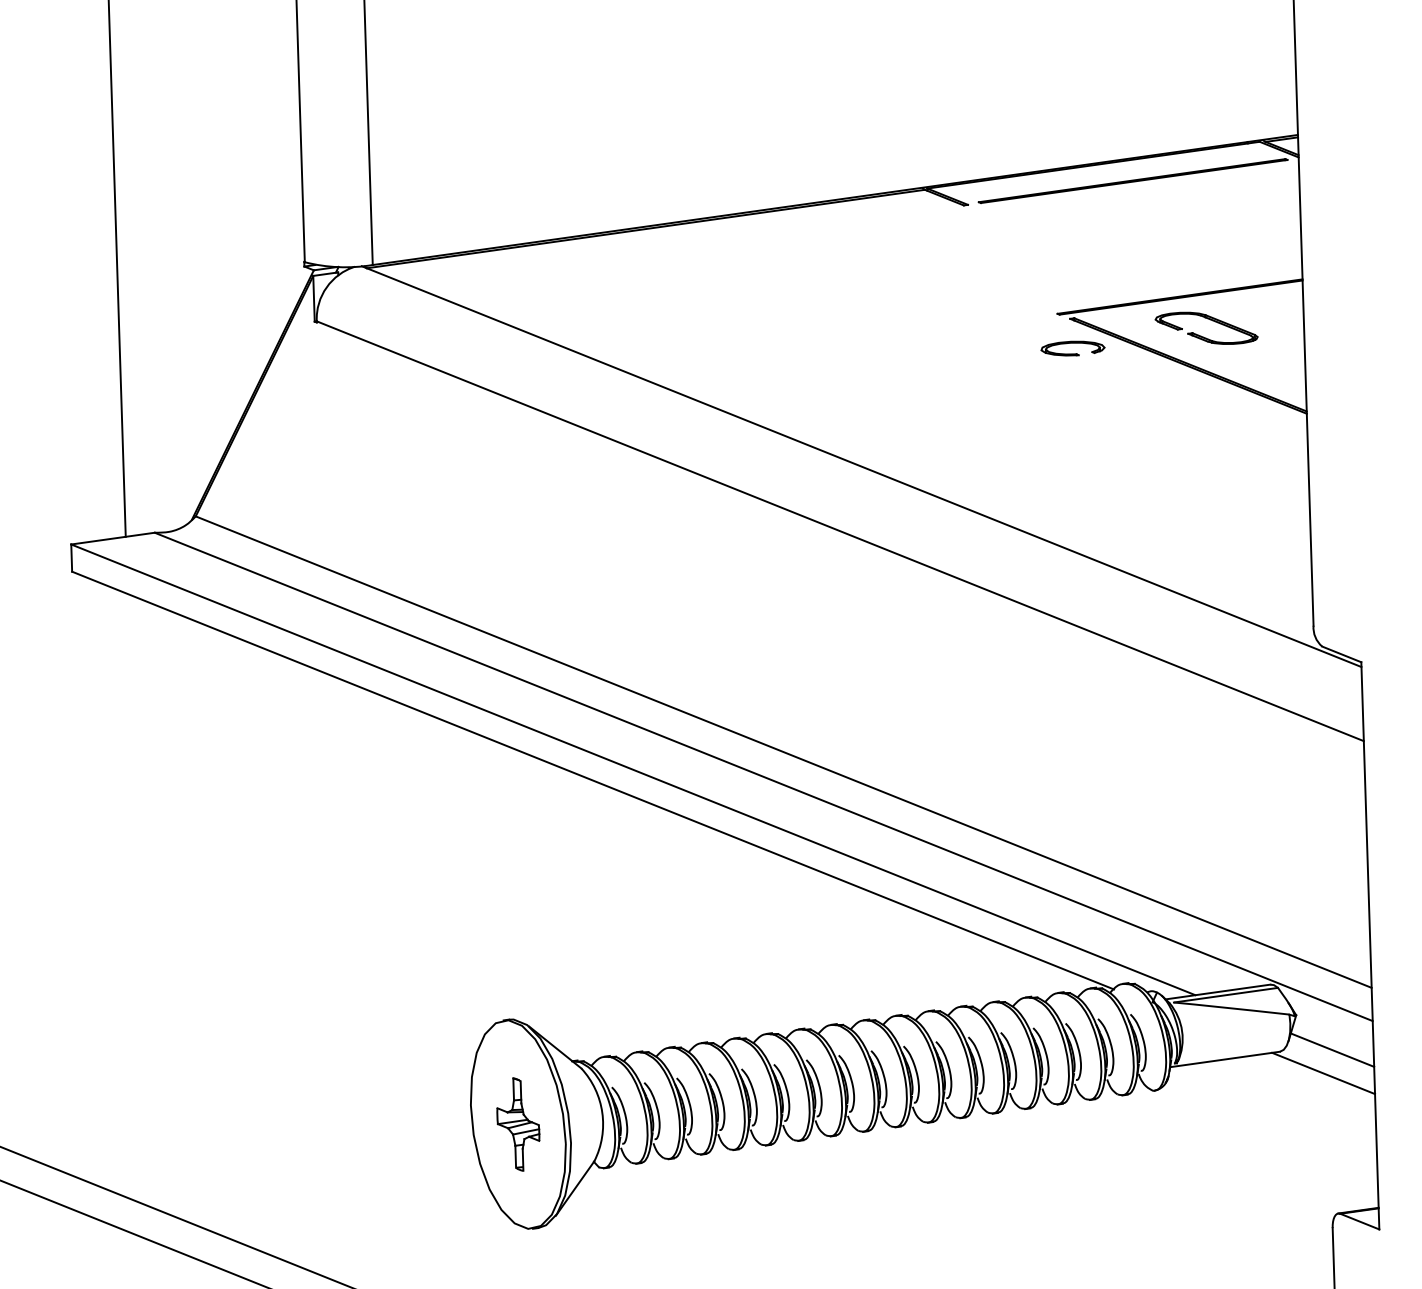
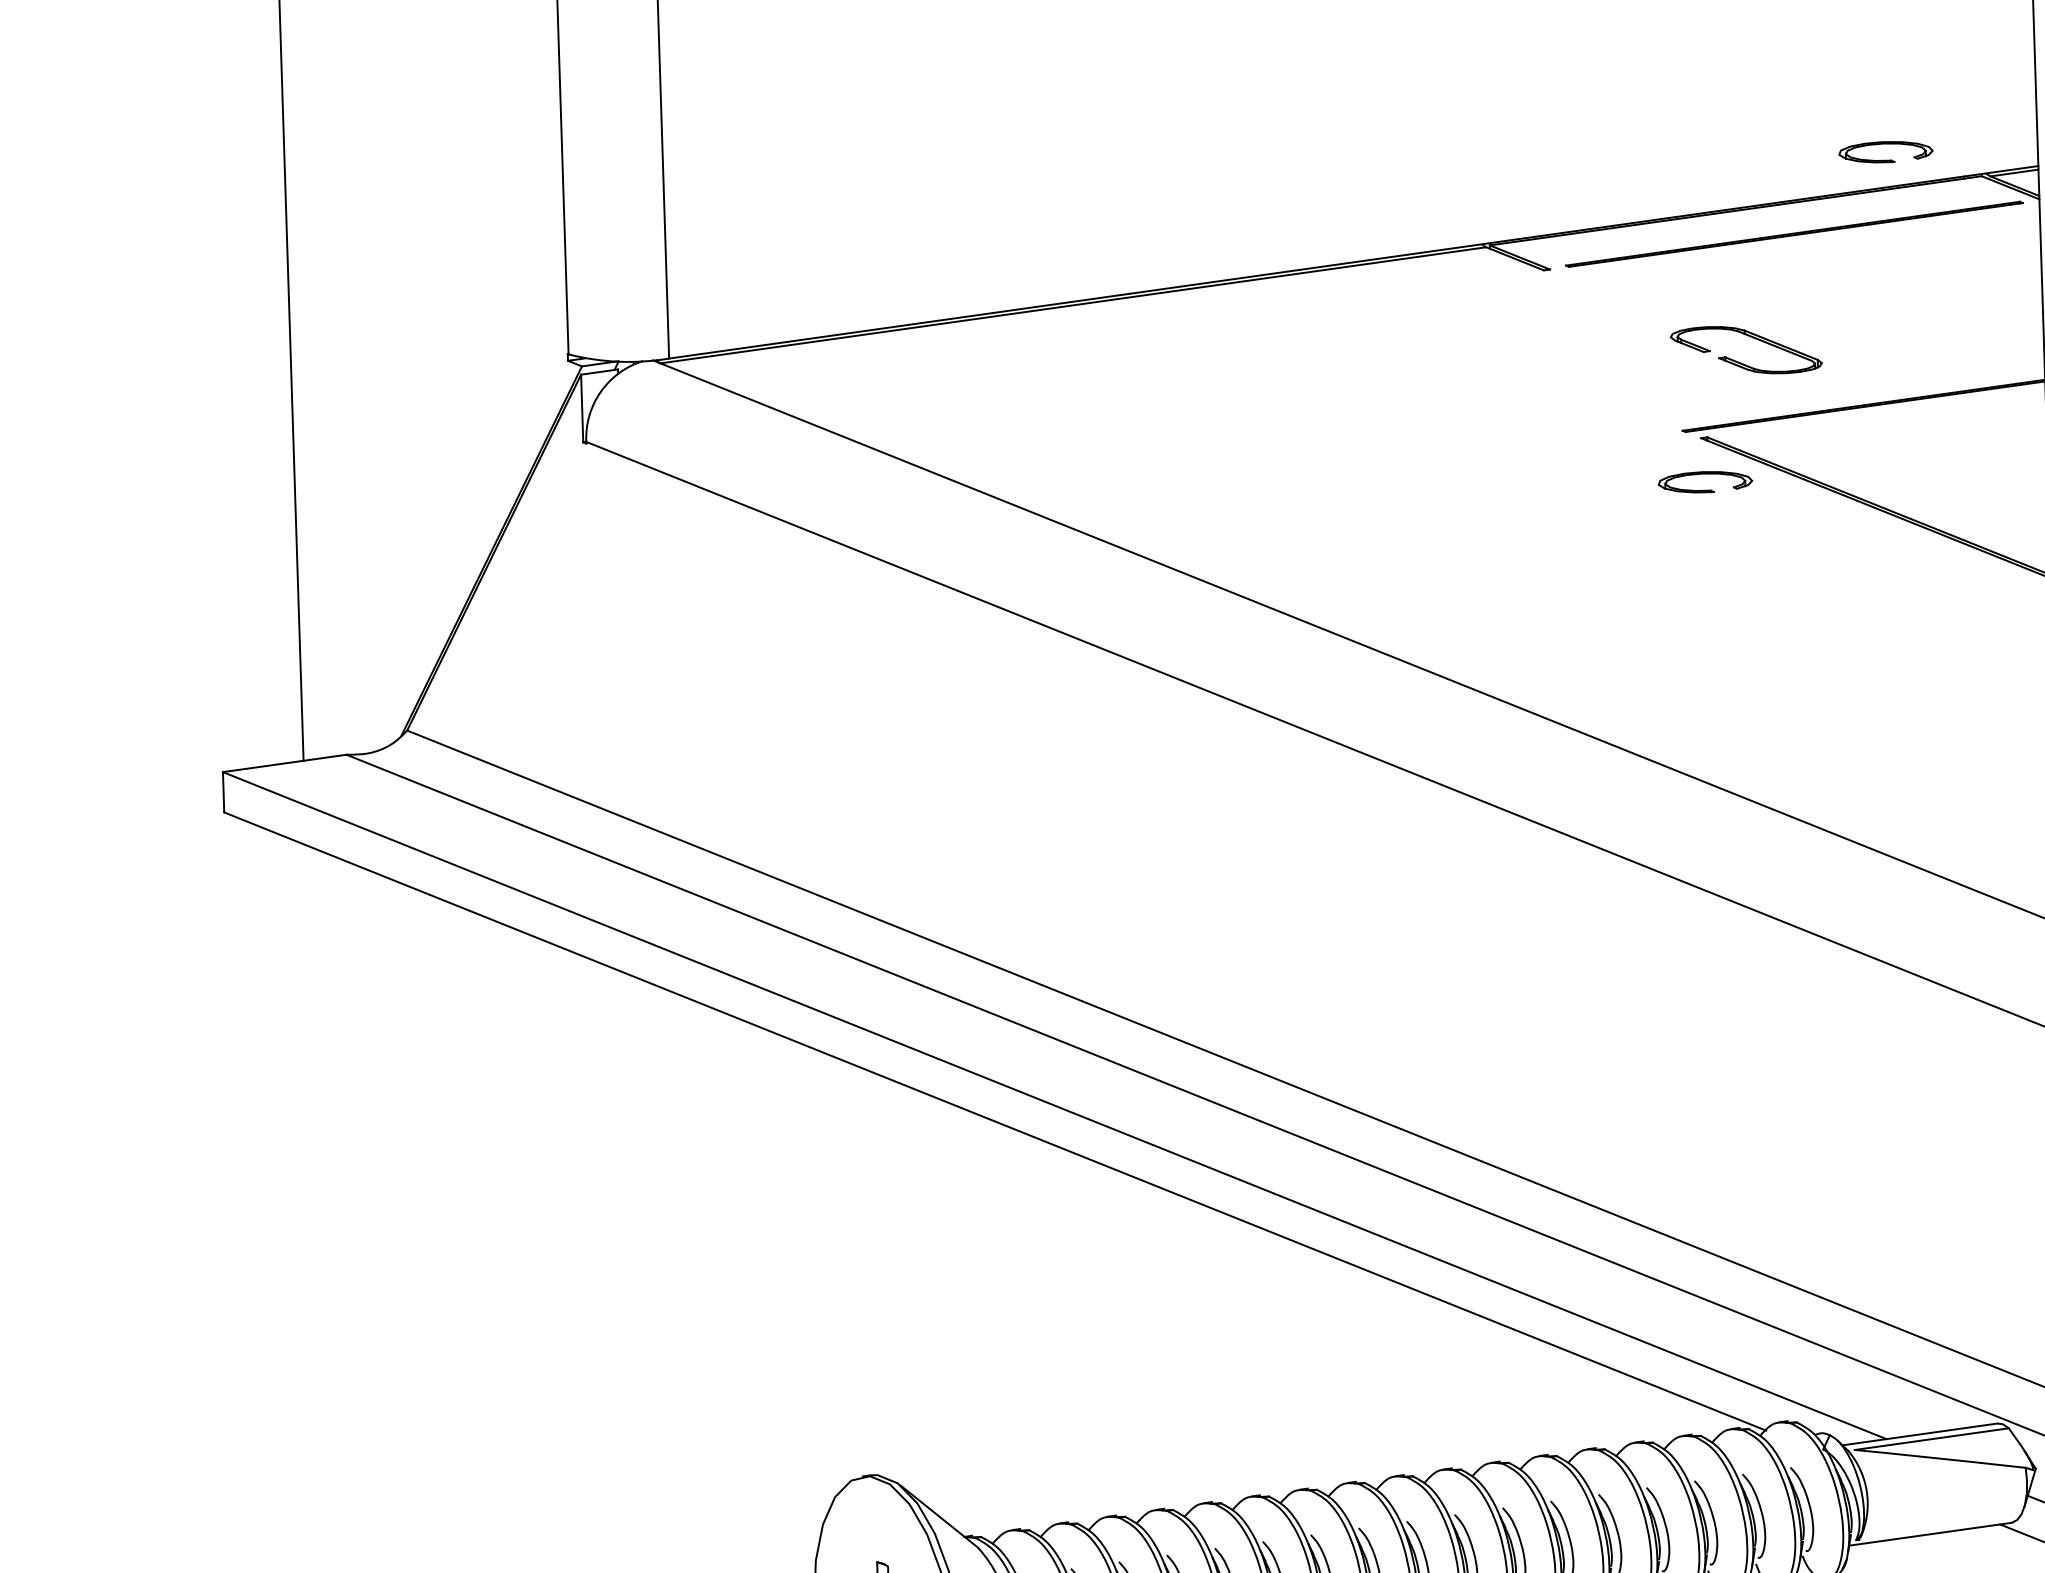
part: (1194, 125) -> (1885, 152), added
part: (1207, 319) -> (1747, 337), moved

